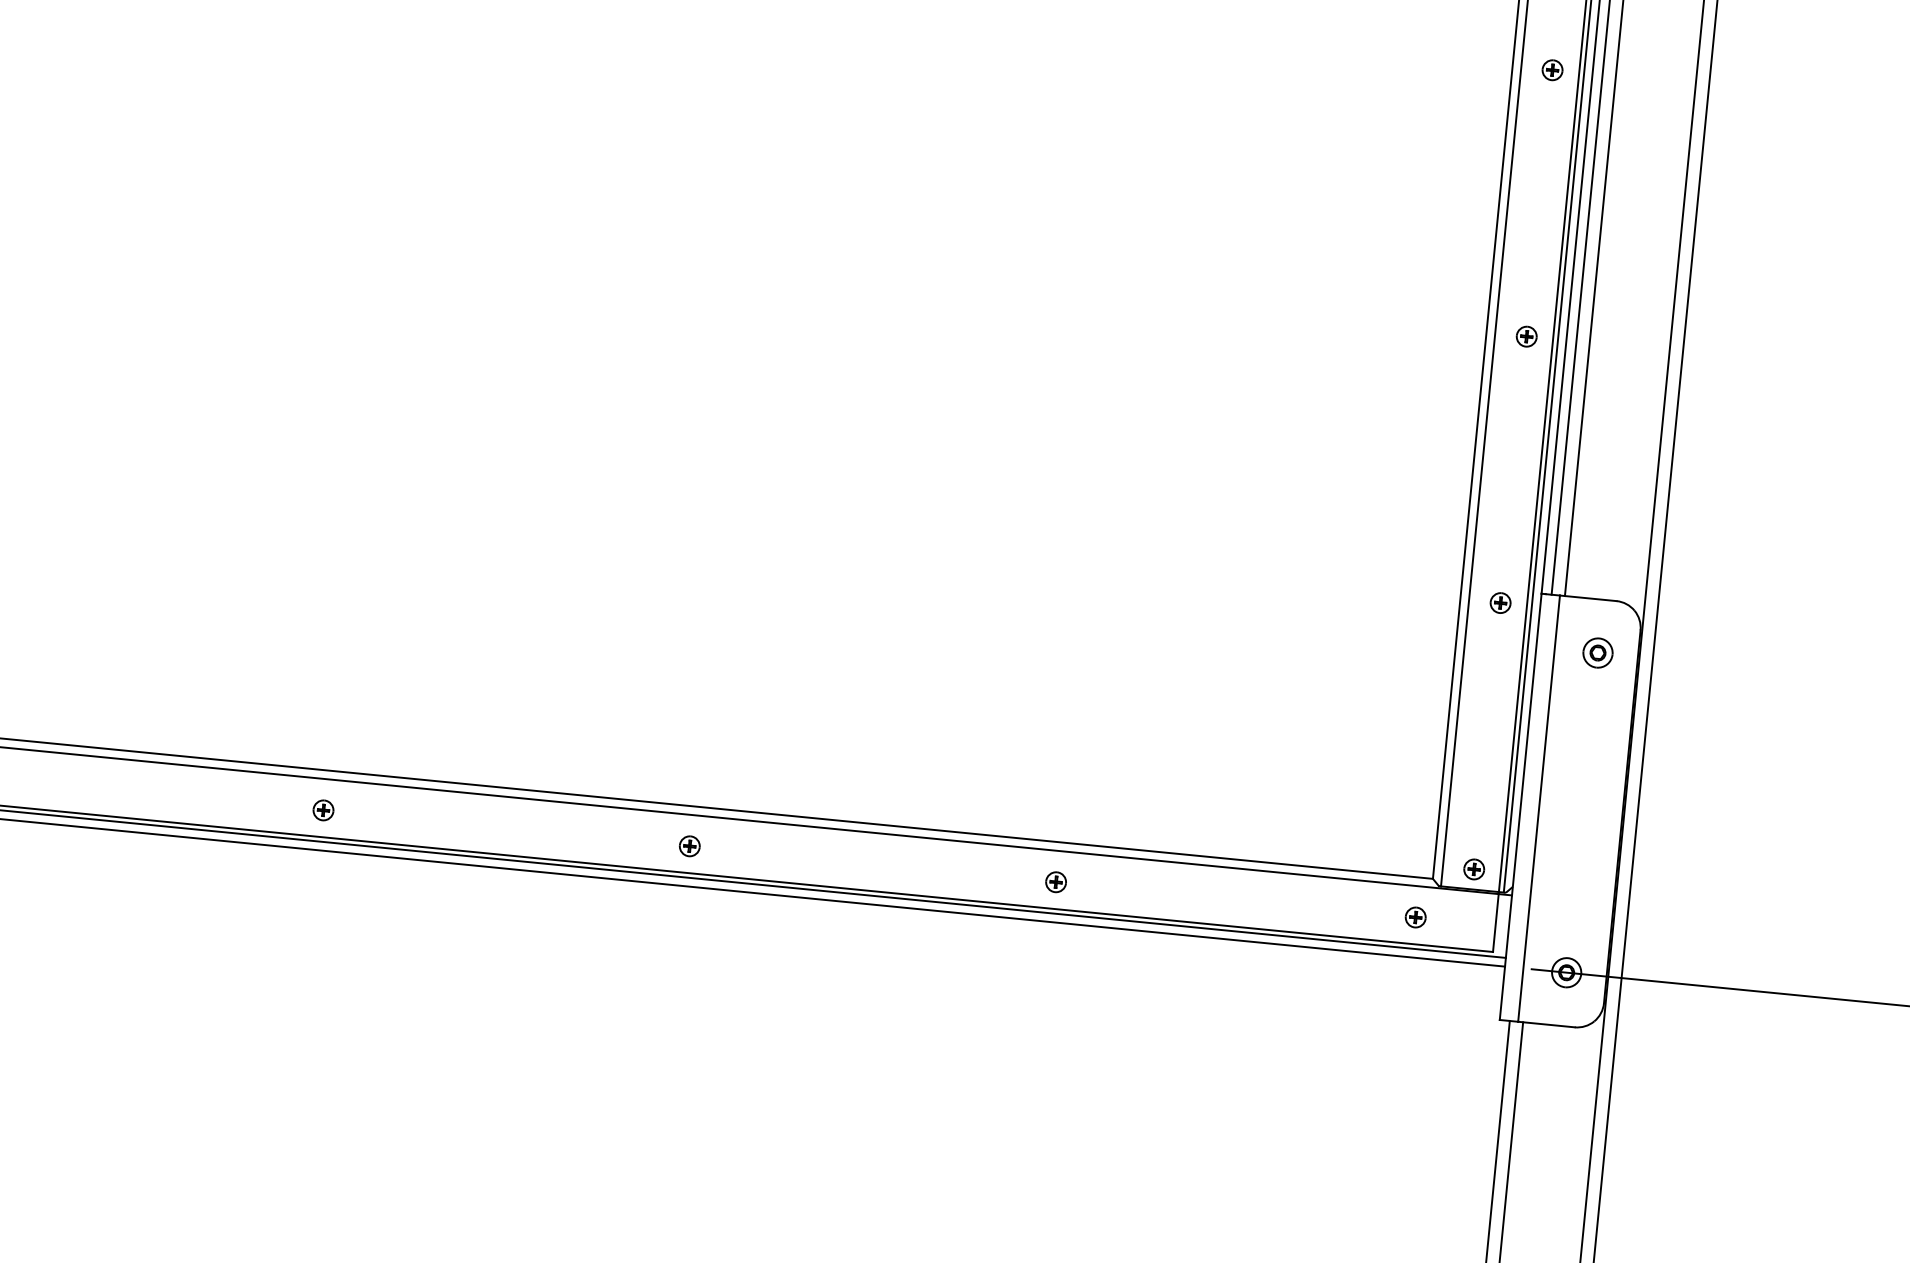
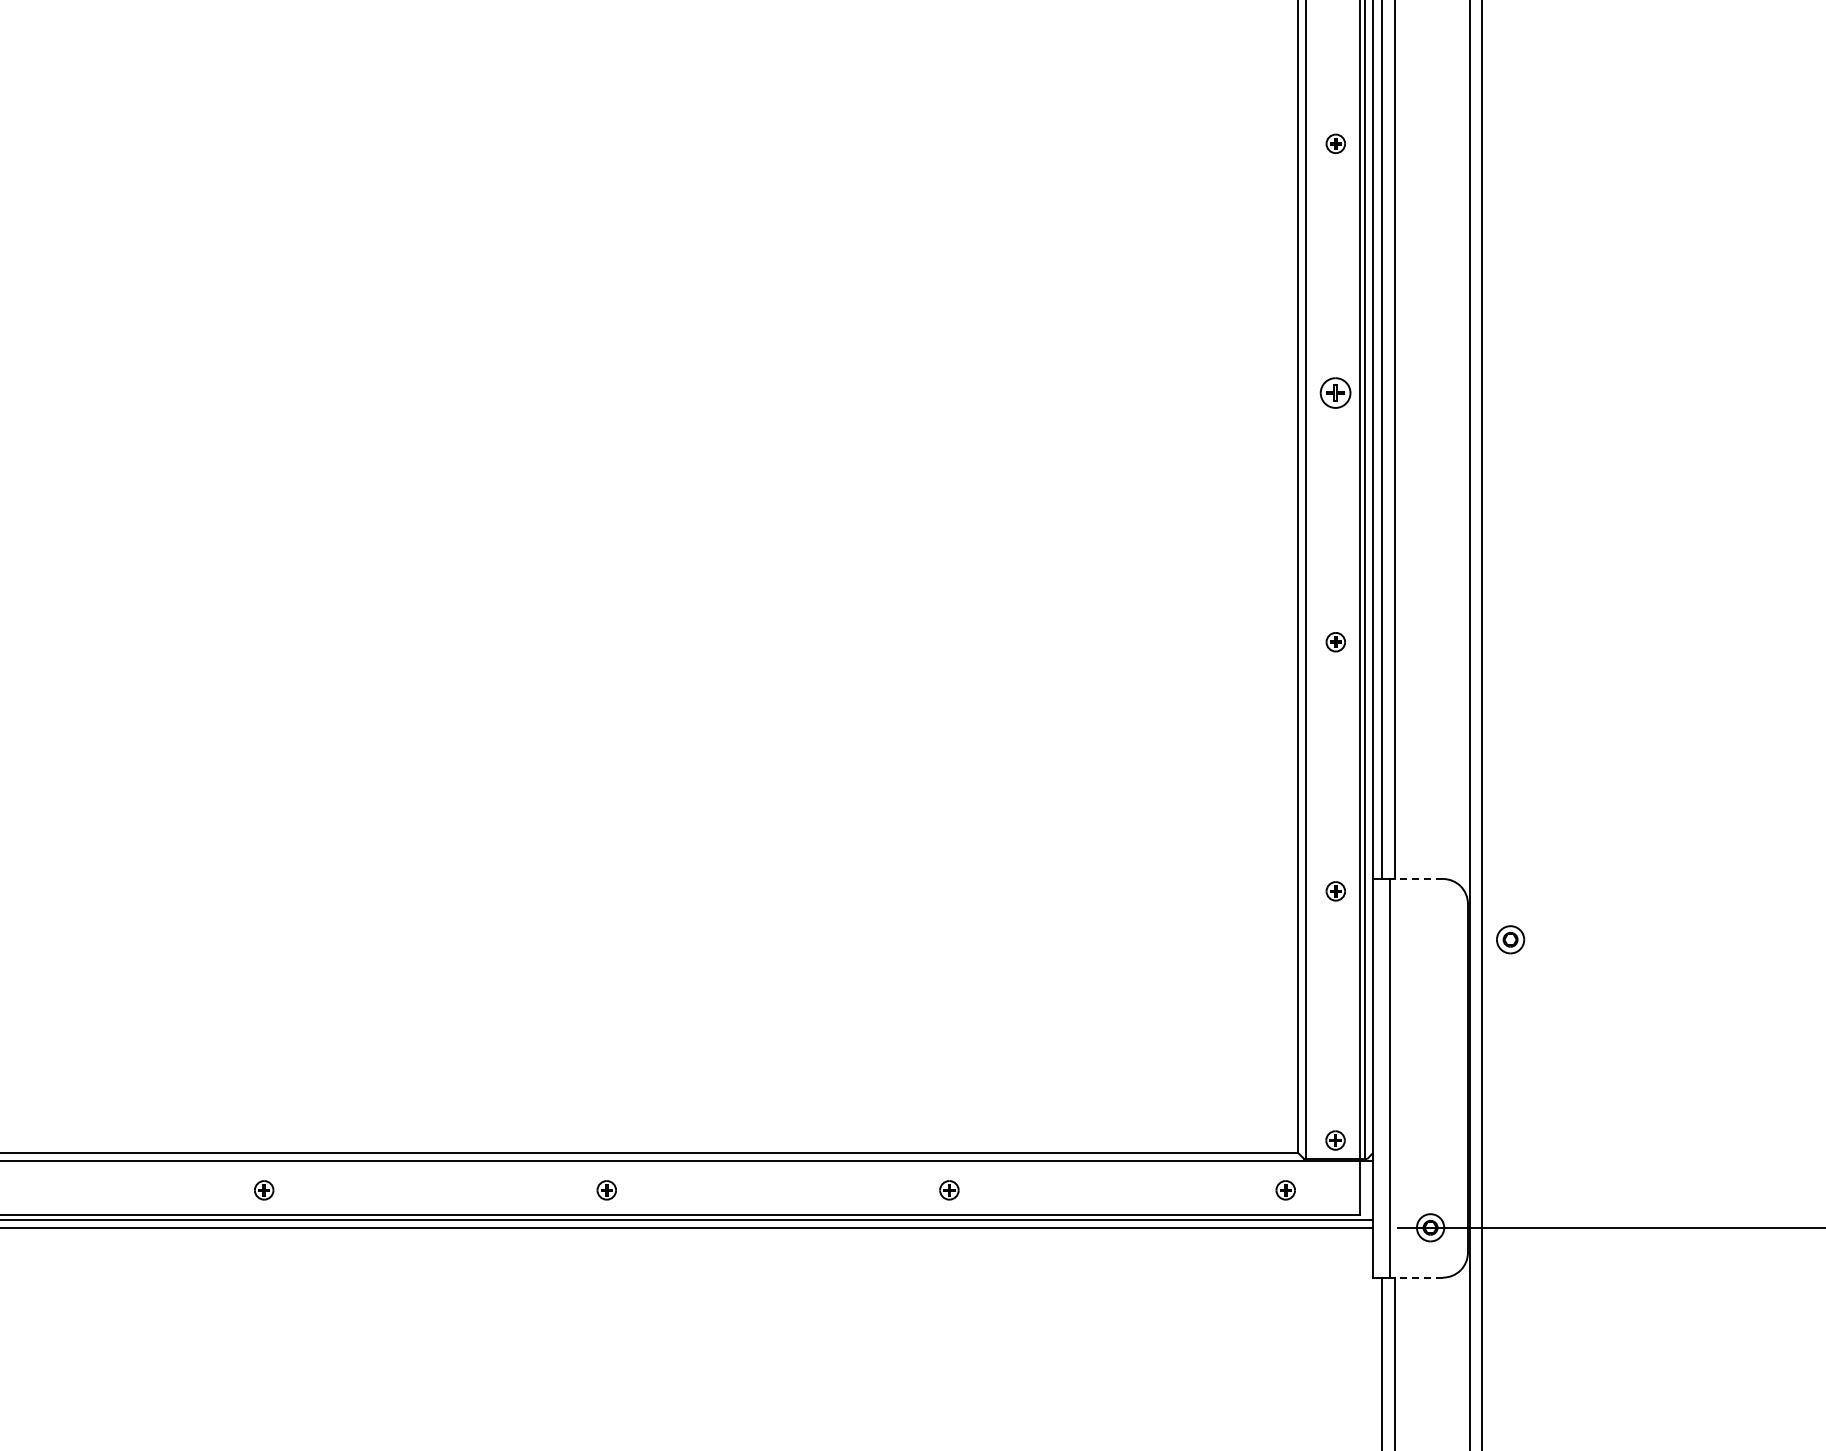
part: (1552, 69) -> (1335, 392), size x1.6
line: (1588, 597) -> (1416, 878), solid -> dashed
part: (1597, 652) -> (1510, 939), moved
line: (1546, 1024) -> (1416, 1277), solid -> dashed

